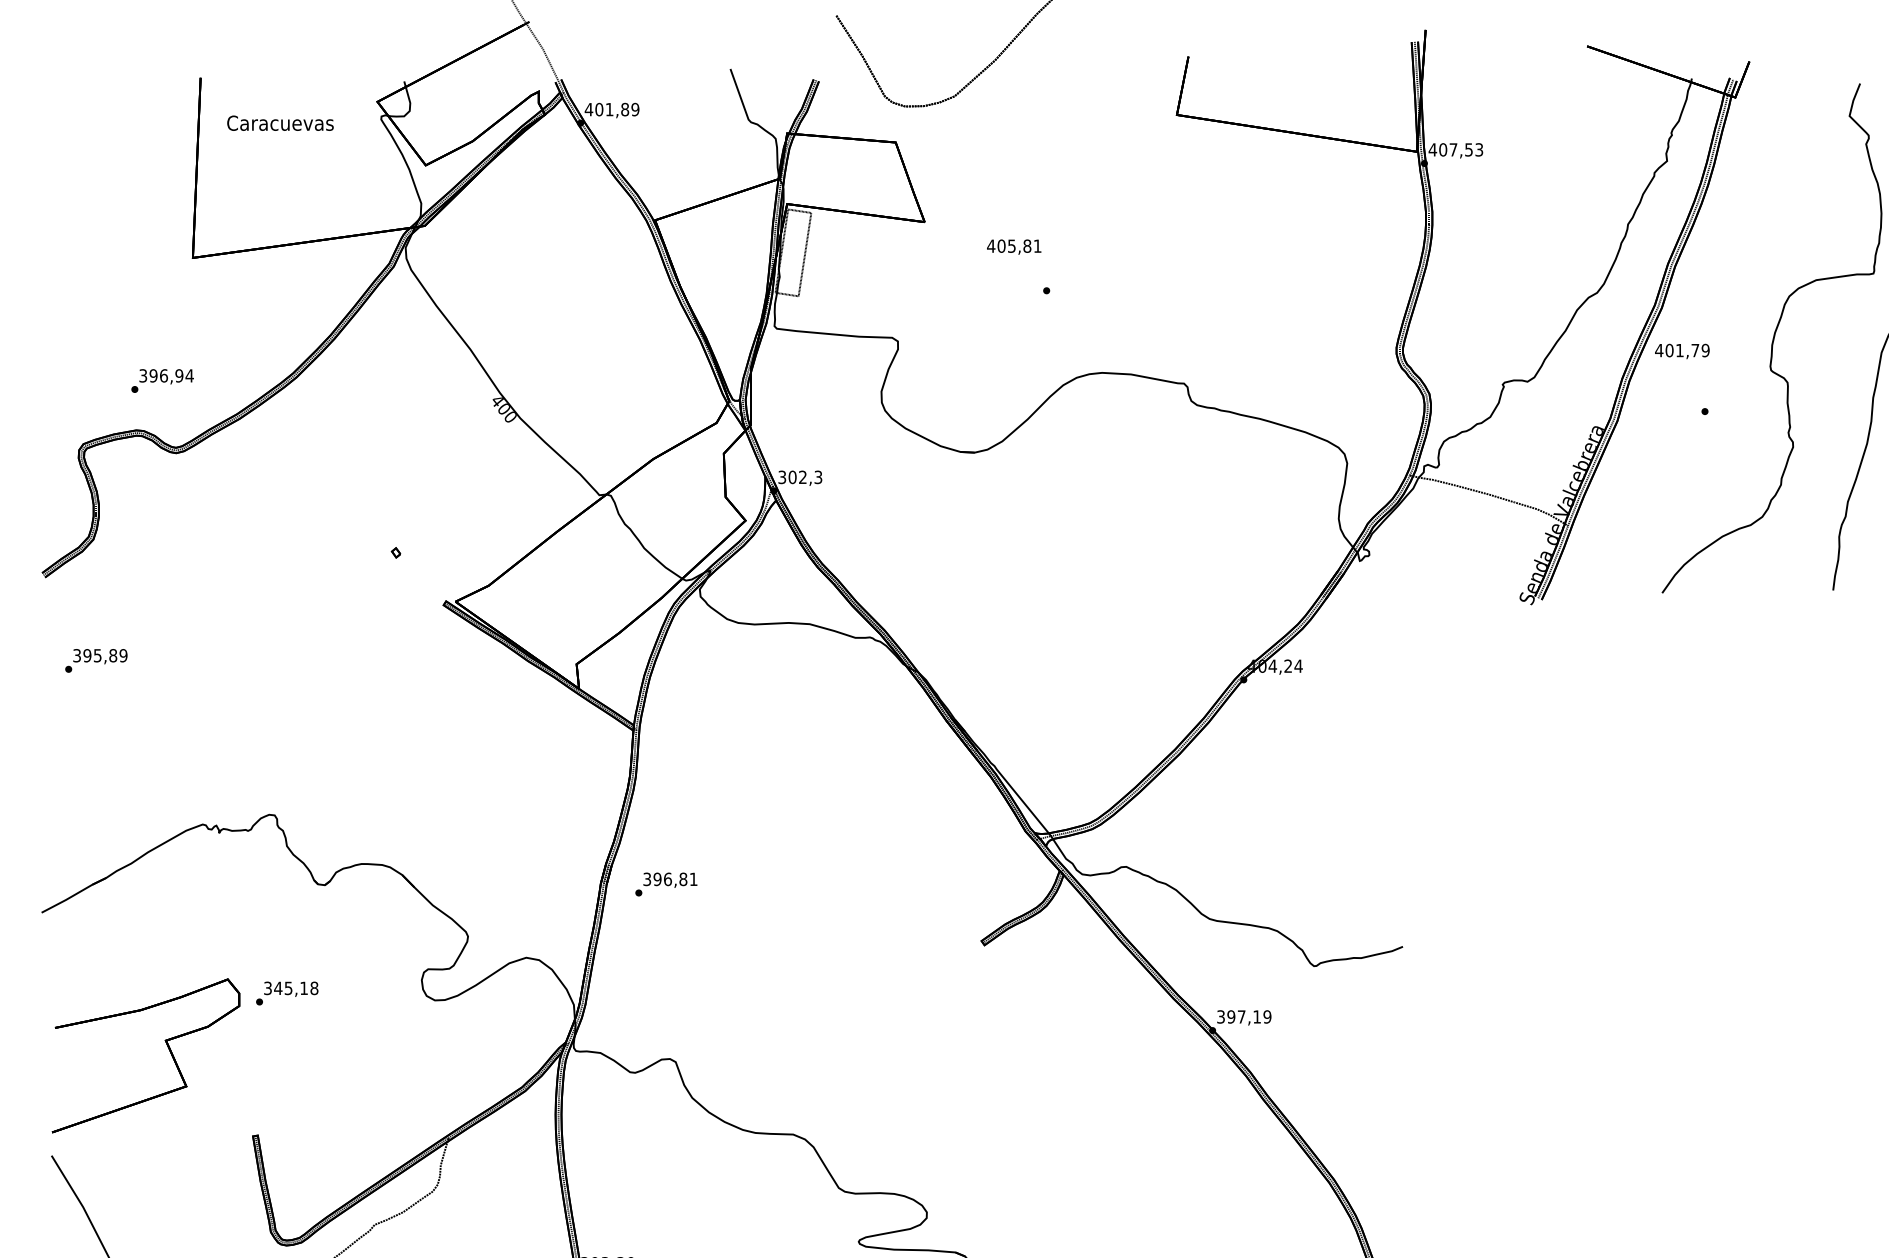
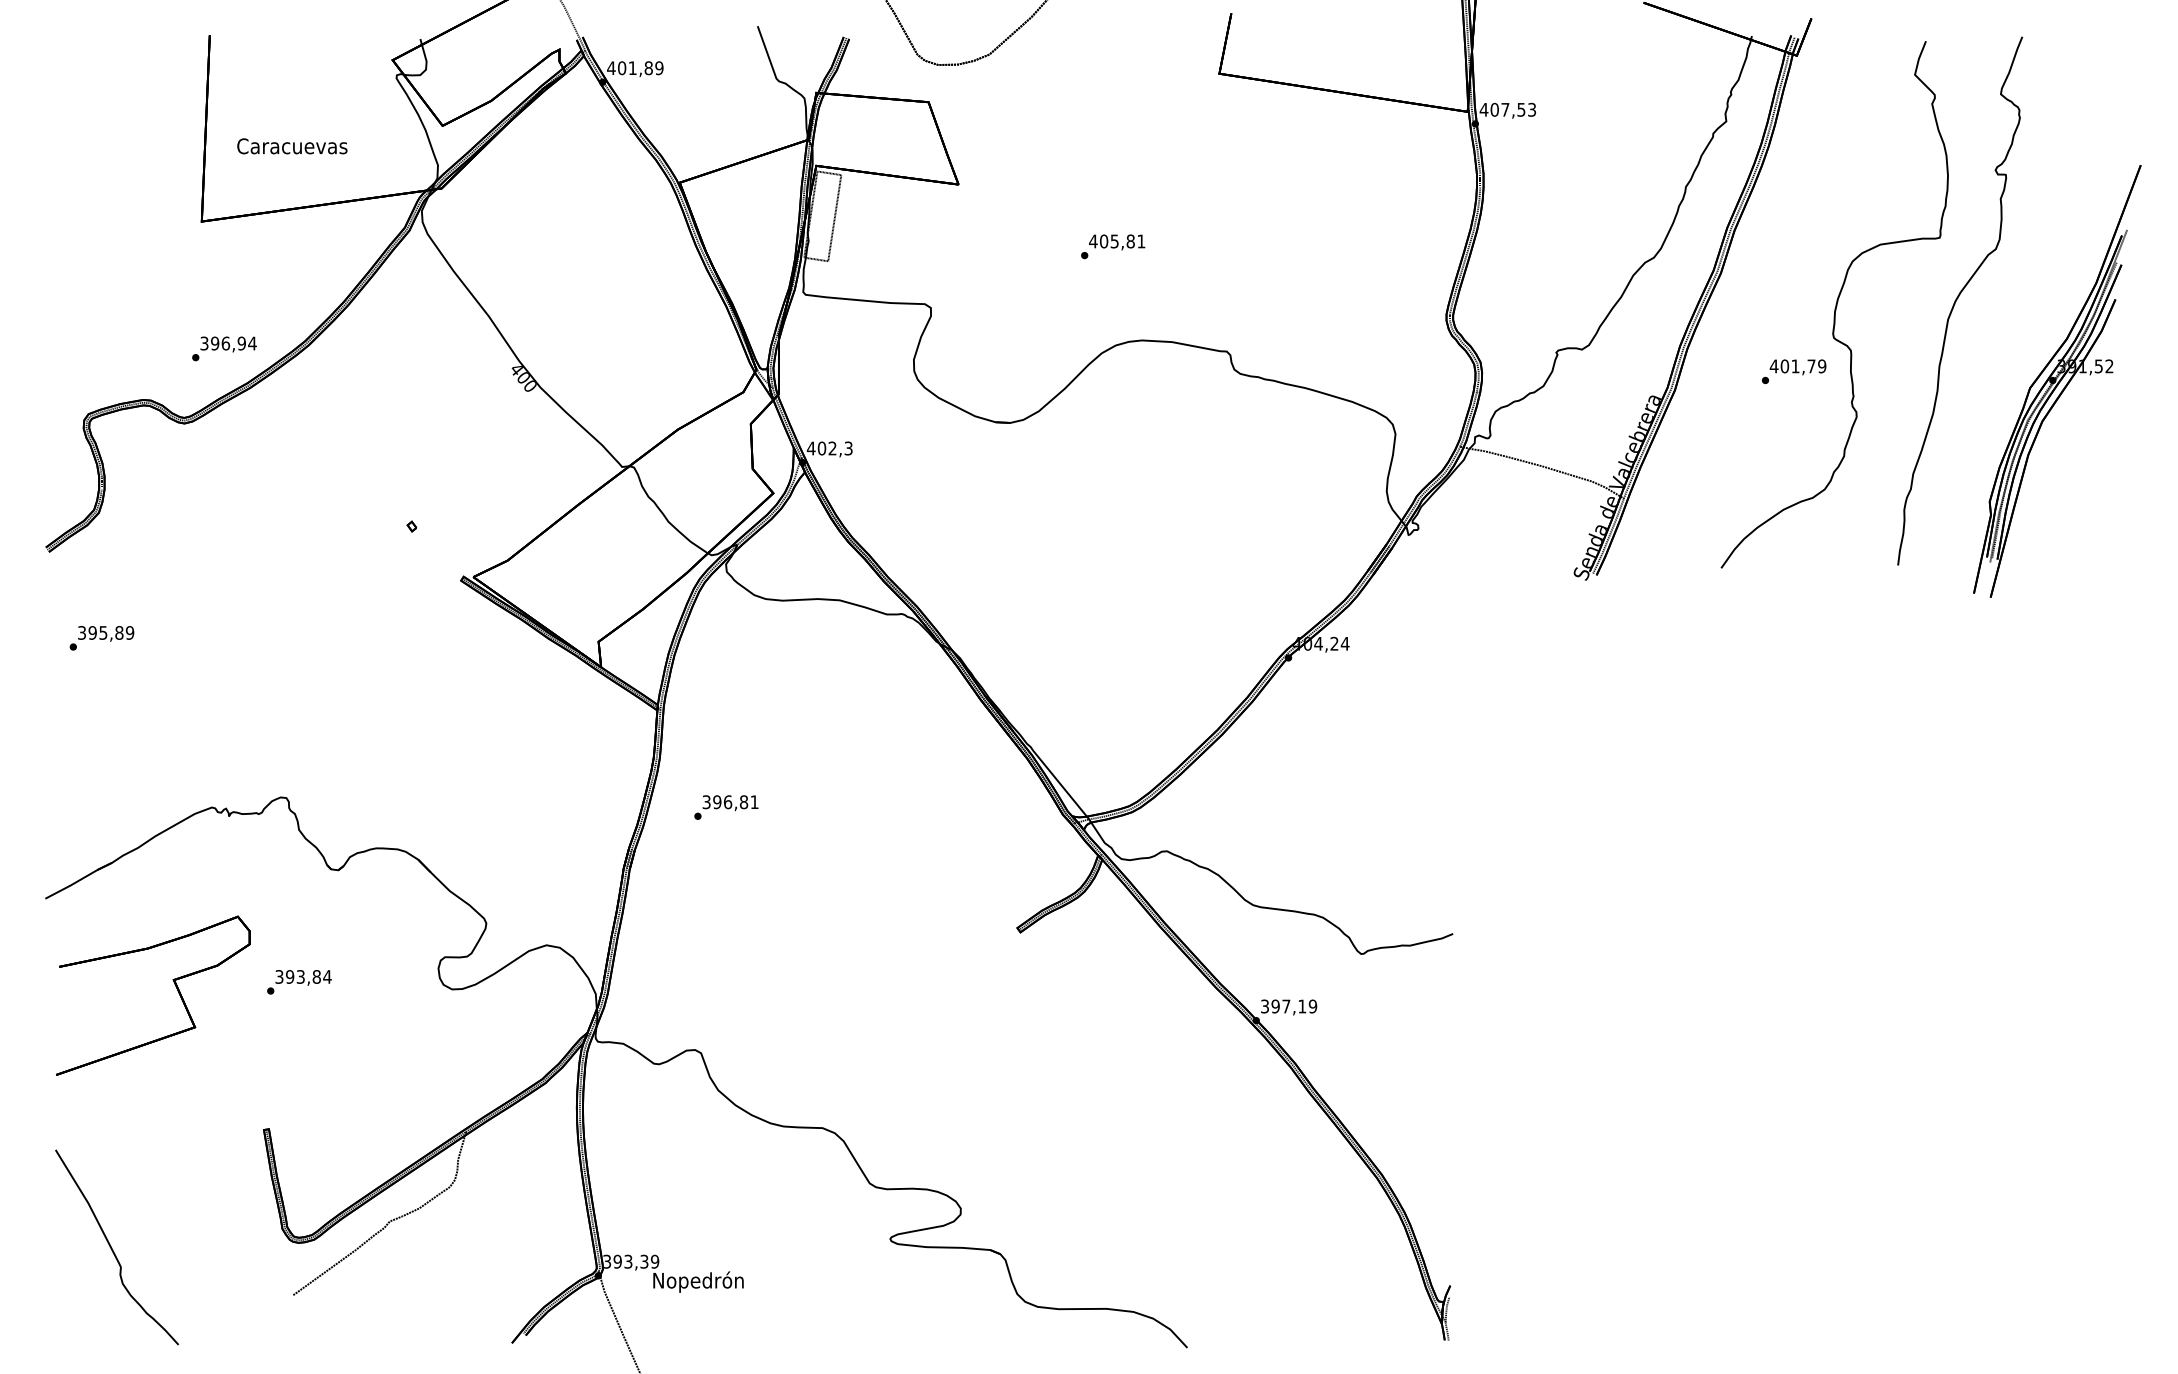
text: (280, 123) -> (292, 146), moved
text: (1014, 247) -> (1117, 242), moved
text: (1681, 351) -> (1797, 367), moved
text: (162, 380) -> (224, 348), moved
text: (781, 477) -> (810, 448), 302,3 -> 402,3
text: (666, 884) -> (726, 807), moved
text: (296, 987) -> (308, 976), 345,18 -> 393,84
part: (166, 1044) -> (174, 984), moved

